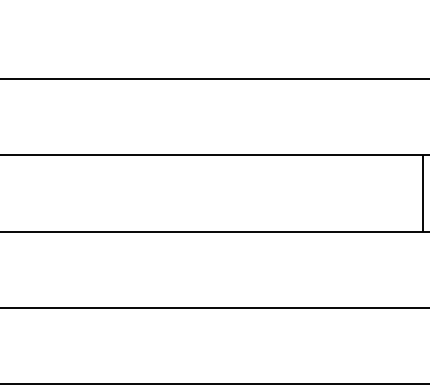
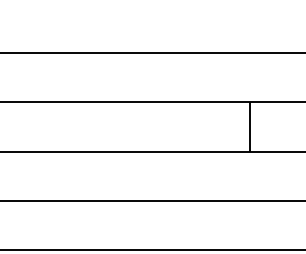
line: (423, 192) -> (250, 126), moved

